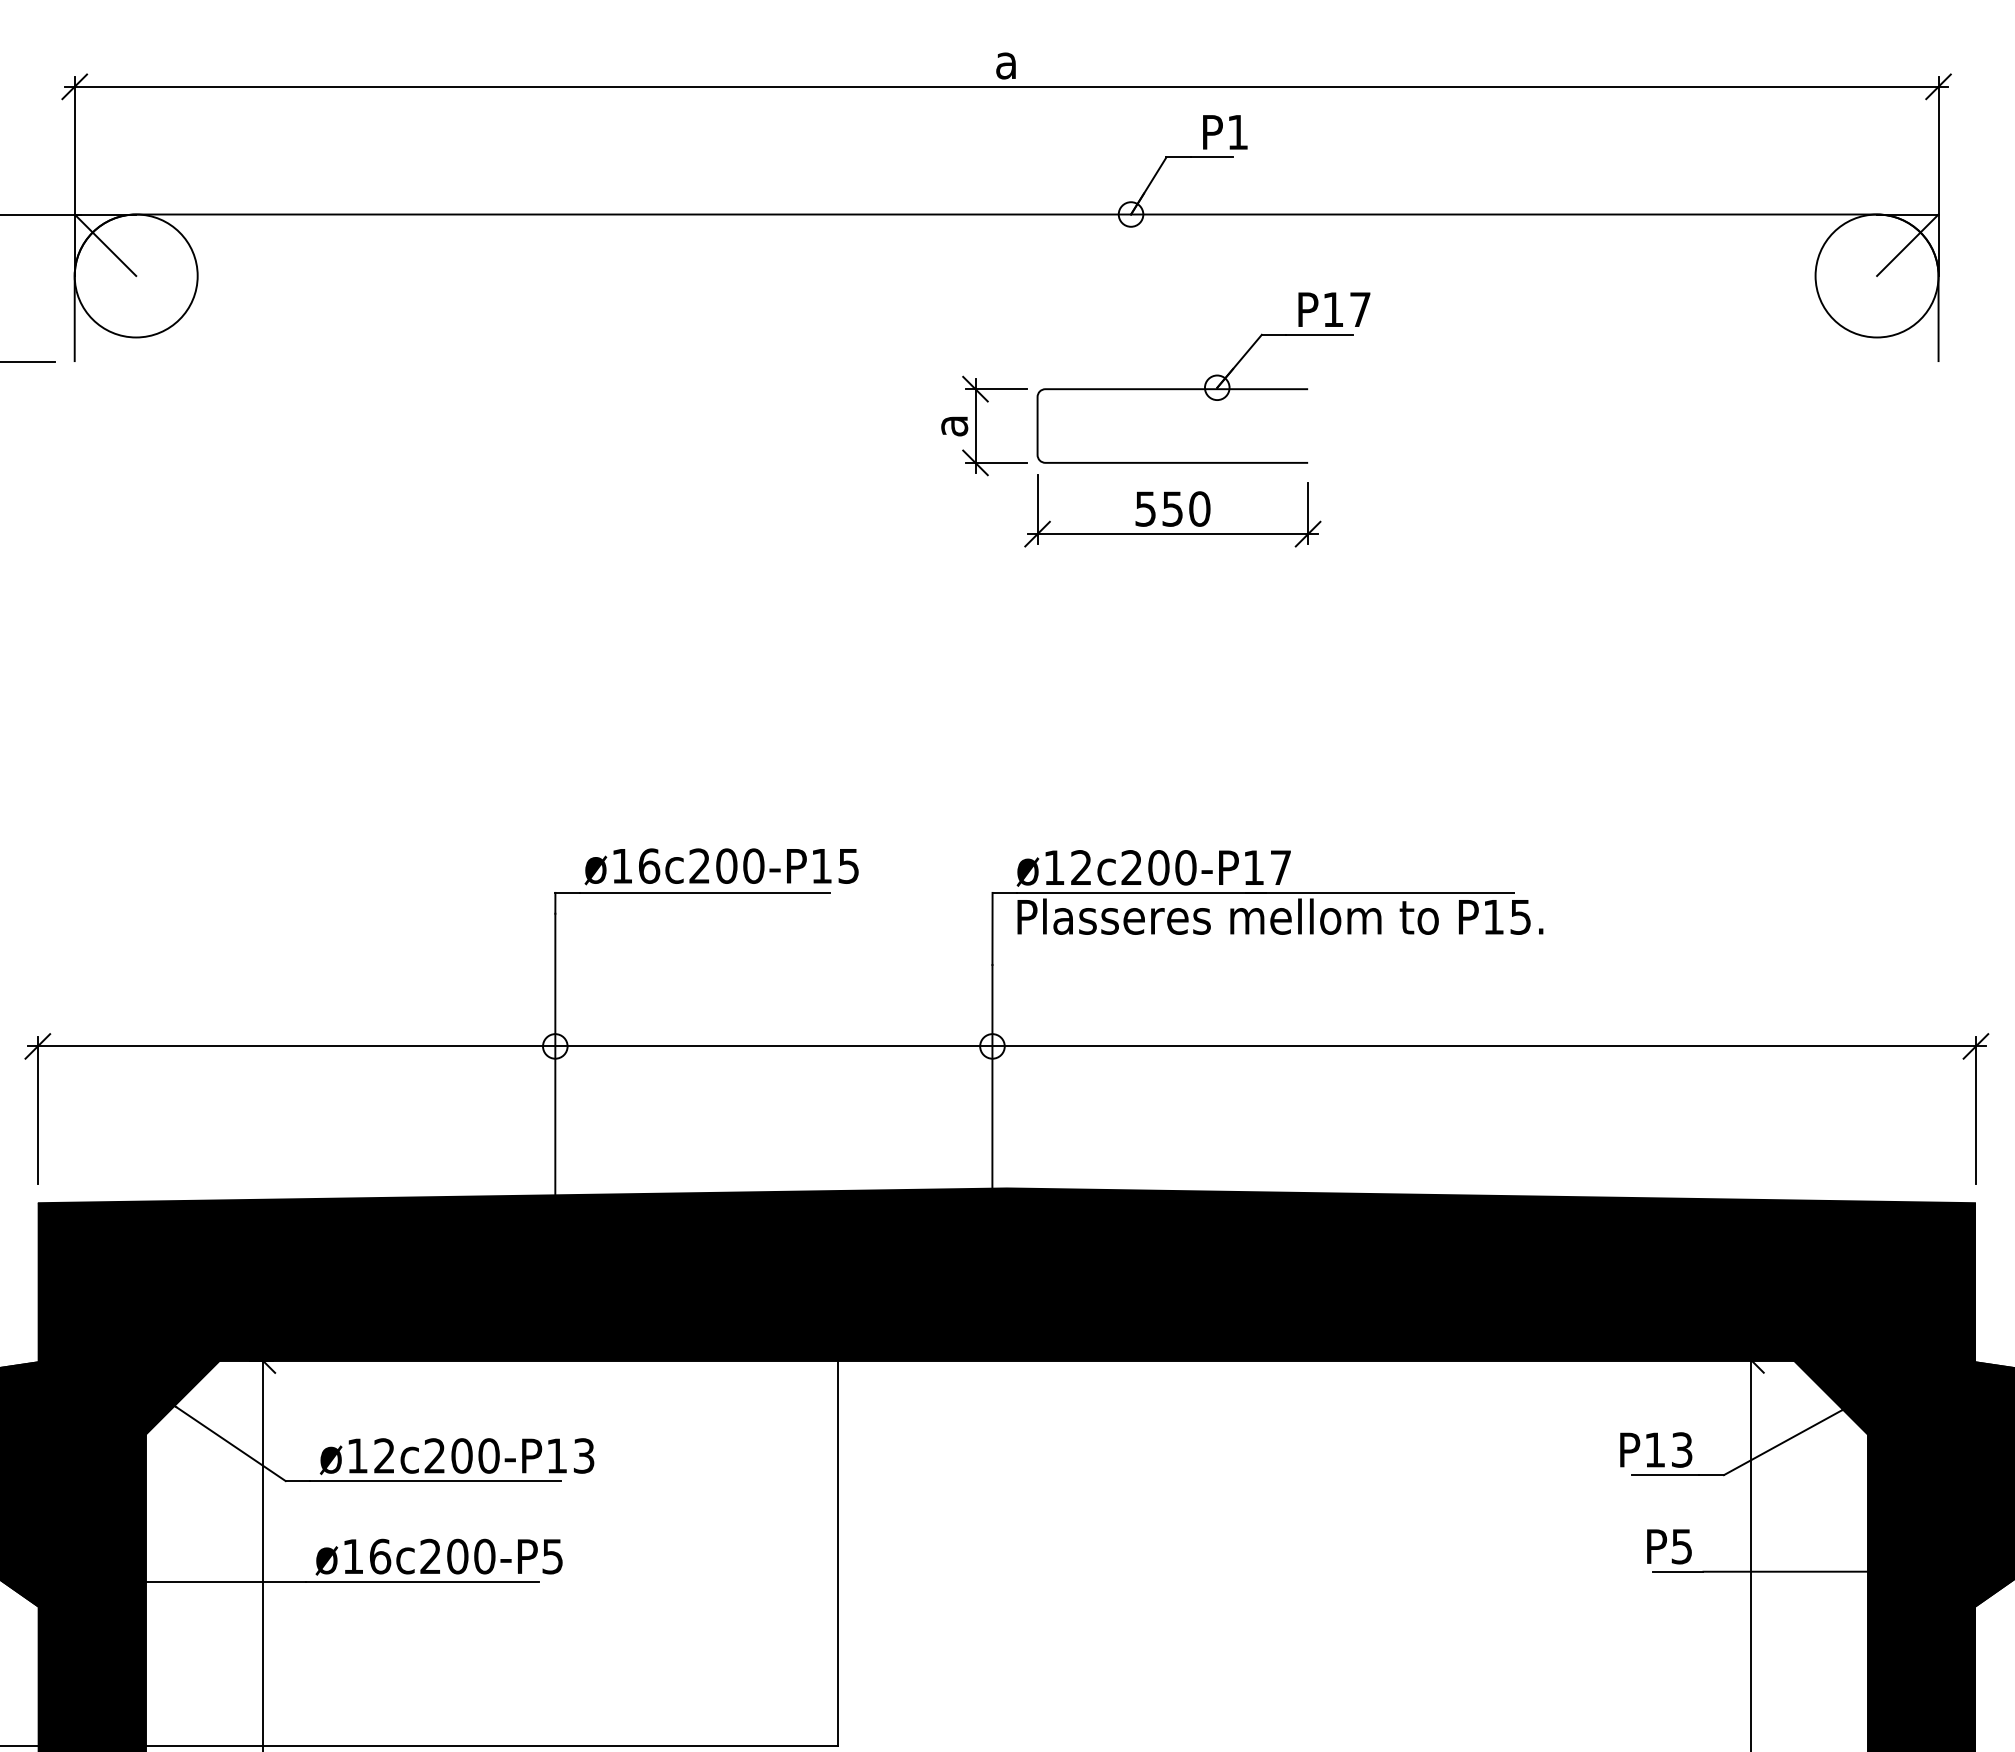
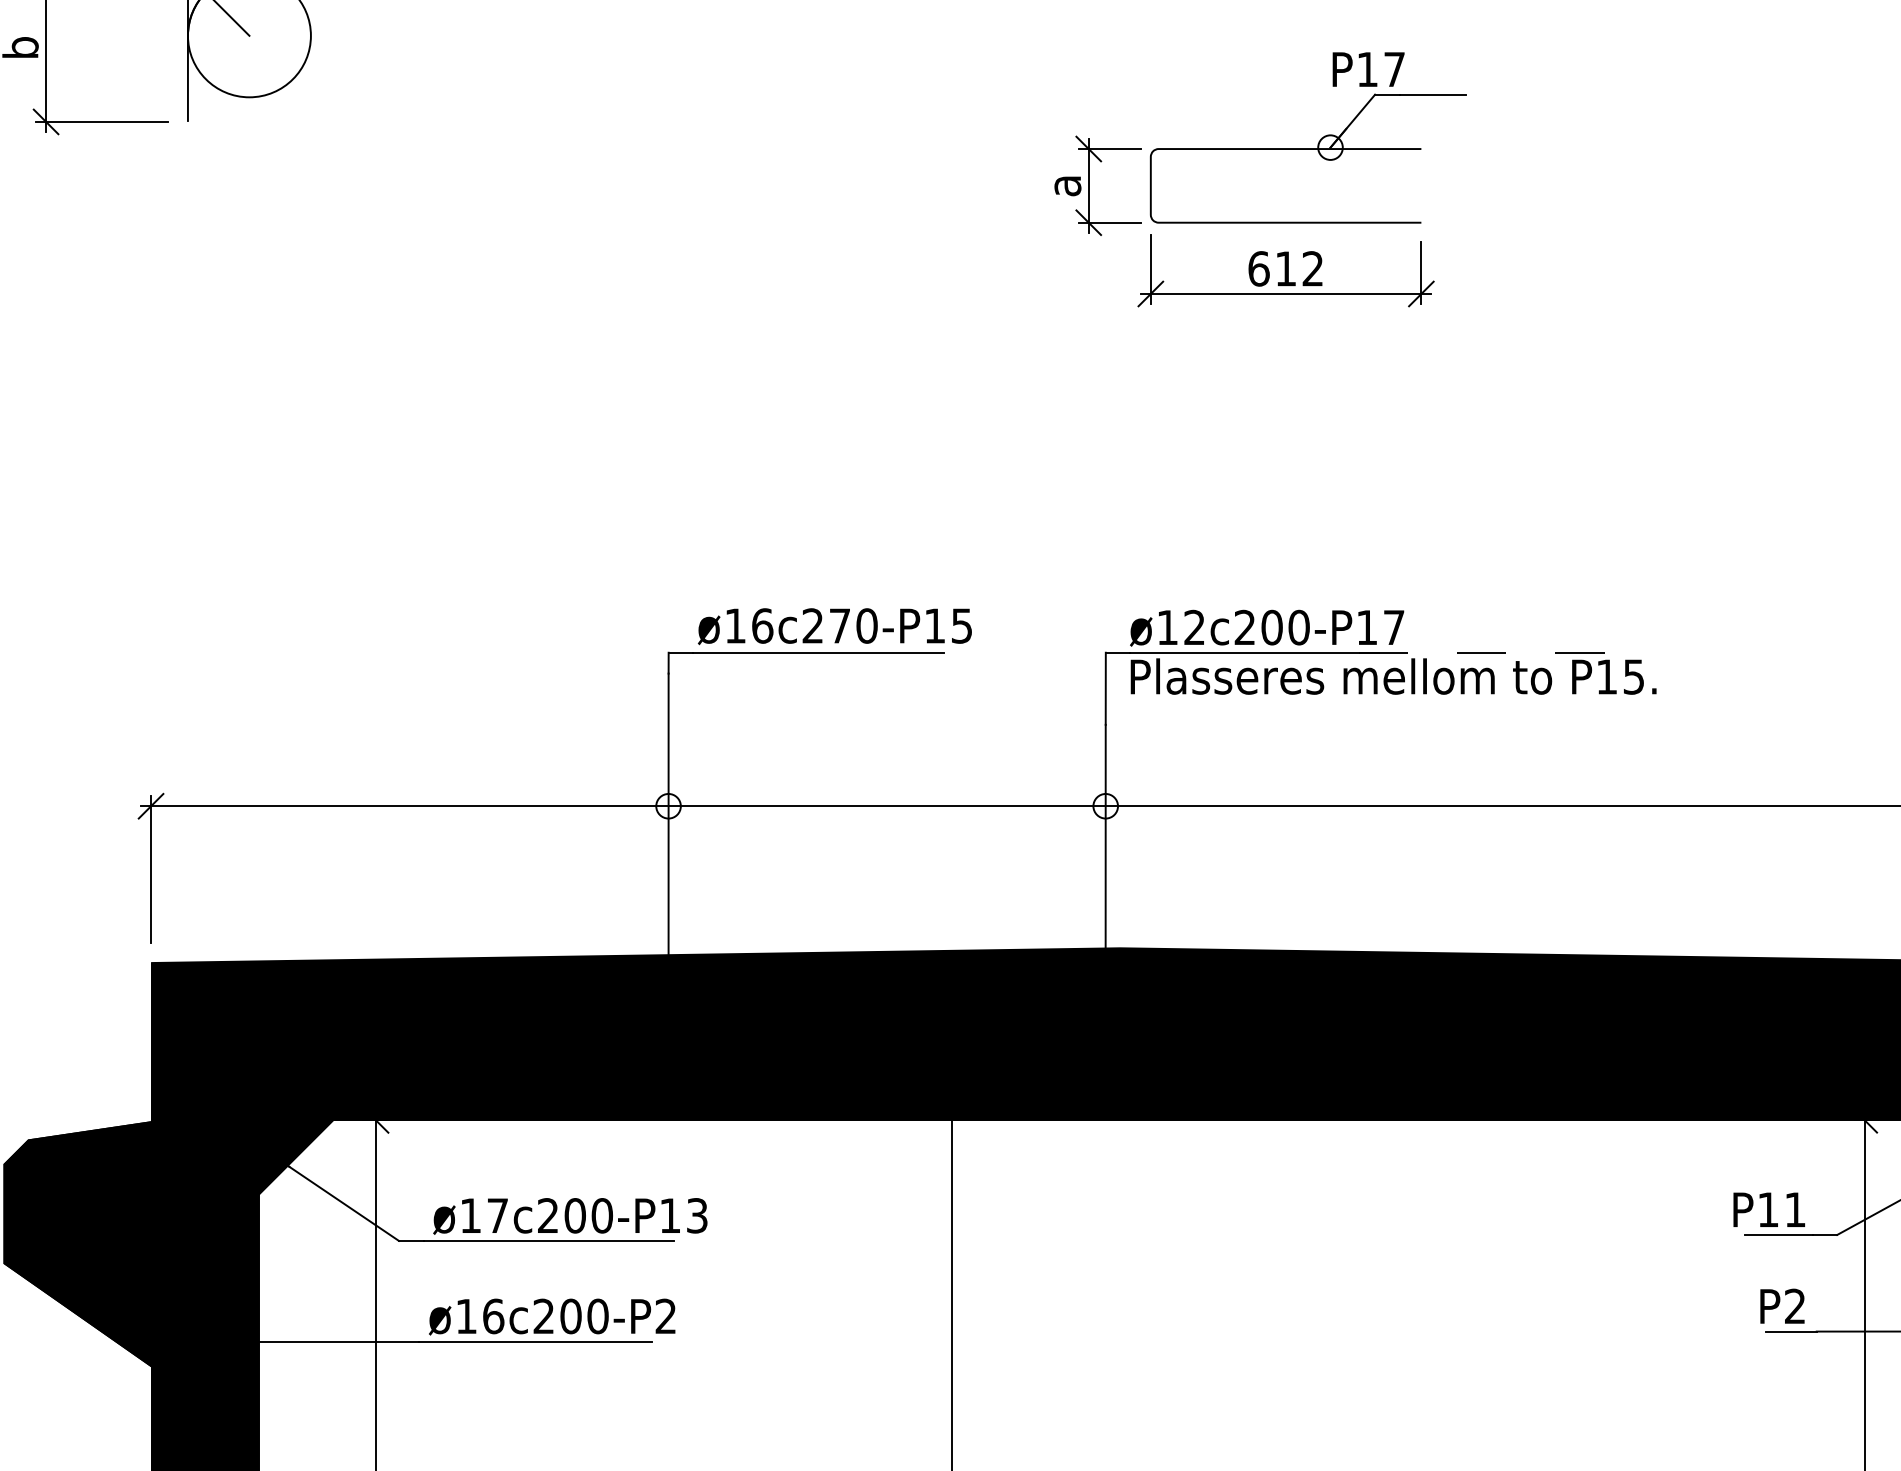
text: (1334, 309) -> (1368, 69), moved
text: (1172, 508) -> (1285, 268), 550 -> 612
text: (726, 865) -> (839, 625), ø16c200-P15 -> ø16c270-P15
line: (1380, 892) -> (1493, 652), solid -> dashed
text: (1682, 1449) -> (1795, 1209), P13 -> P11
text: (384, 1455) -> (497, 1215), ø12c200-P13 -> ø17c200-P13
text: (1681, 1546) -> (1794, 1306), P5 -> P2
text: (552, 1556) -> (665, 1316), ø16c200-P5 -> ø16c200-P2

